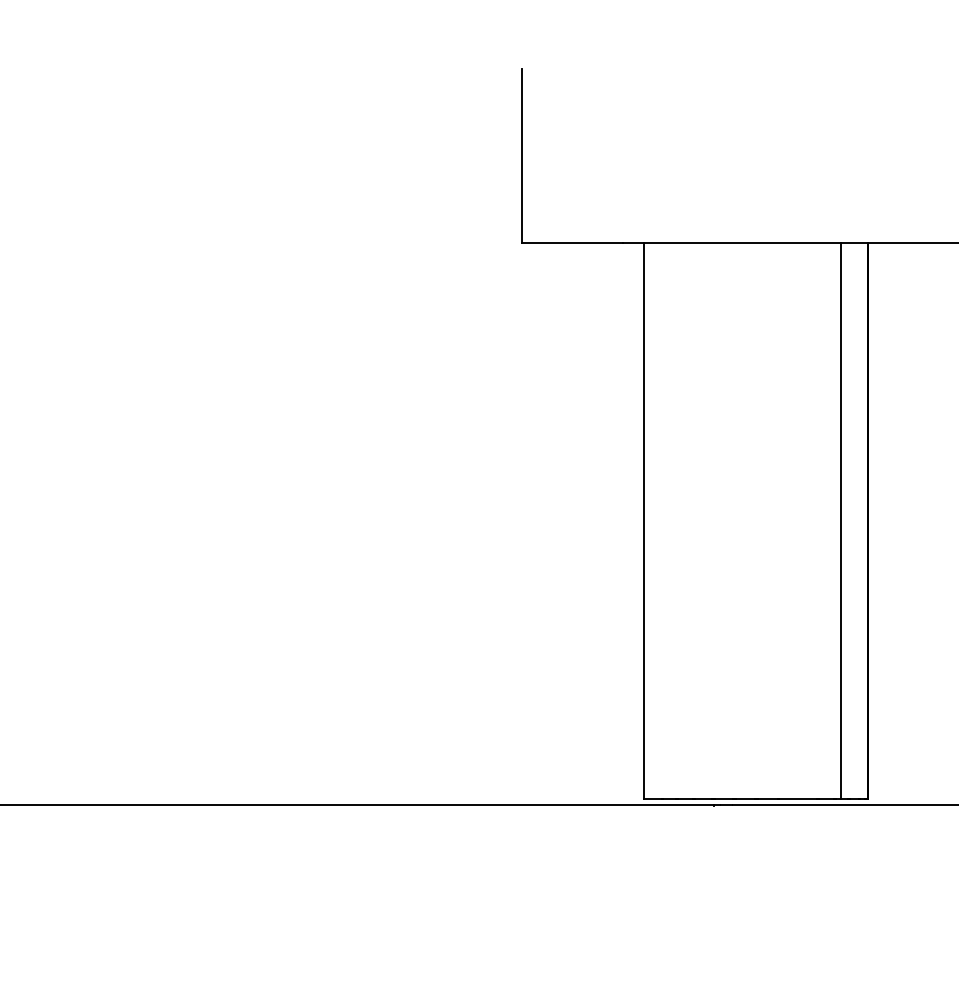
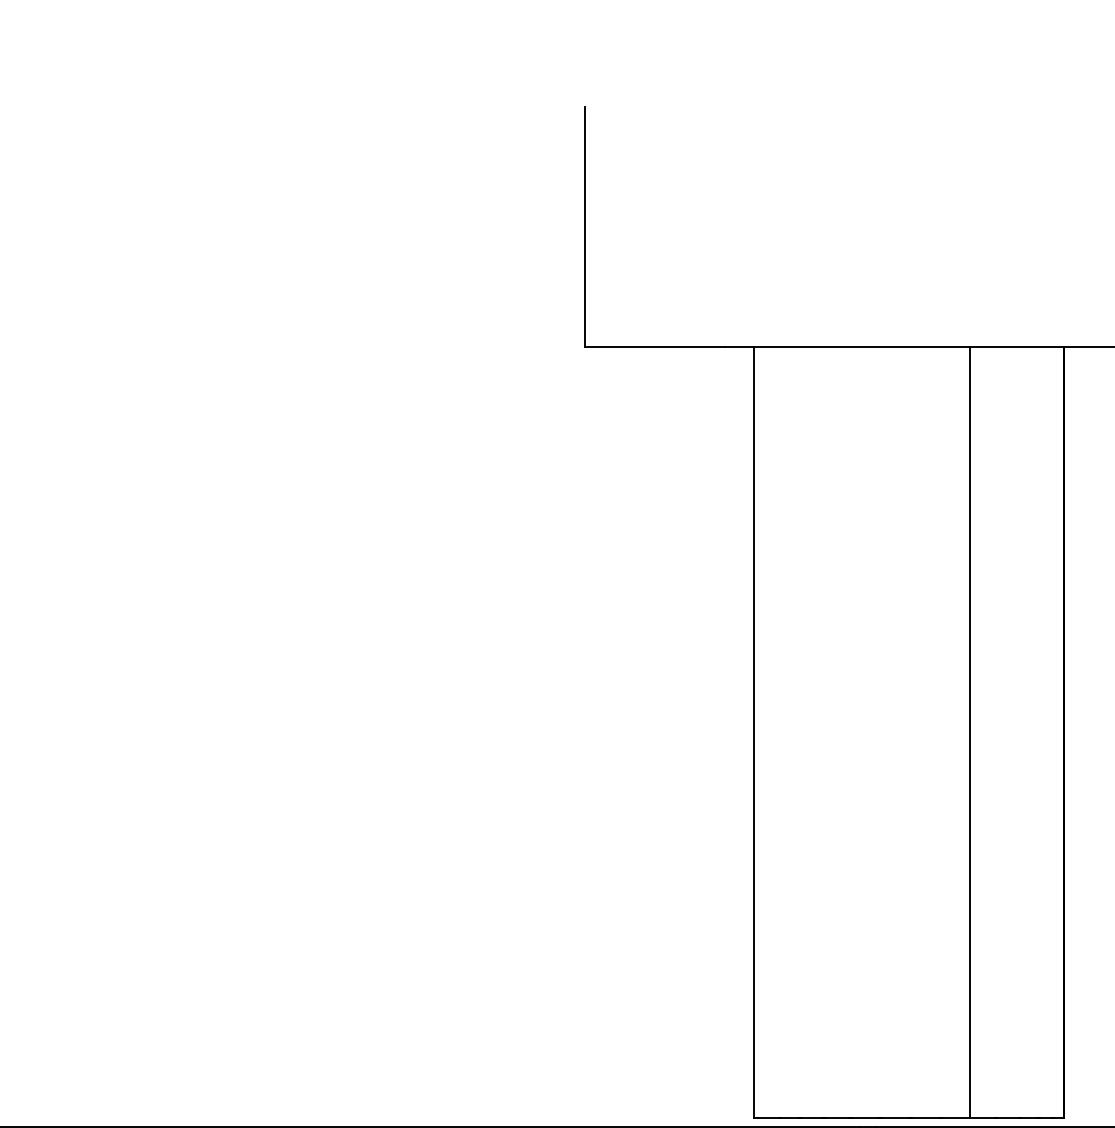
line: (841, 520) -> (970, 732), moved

